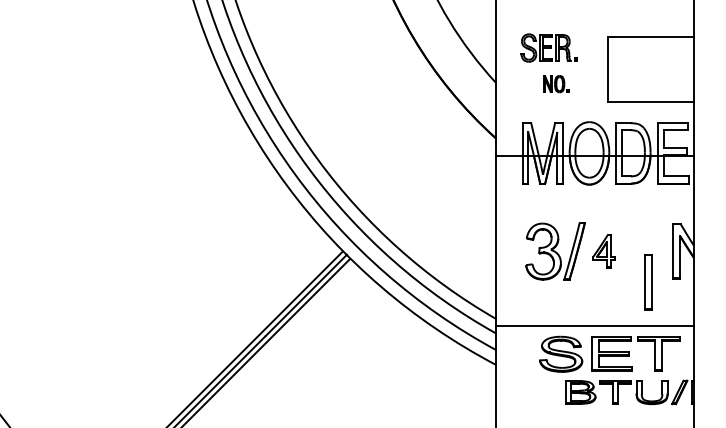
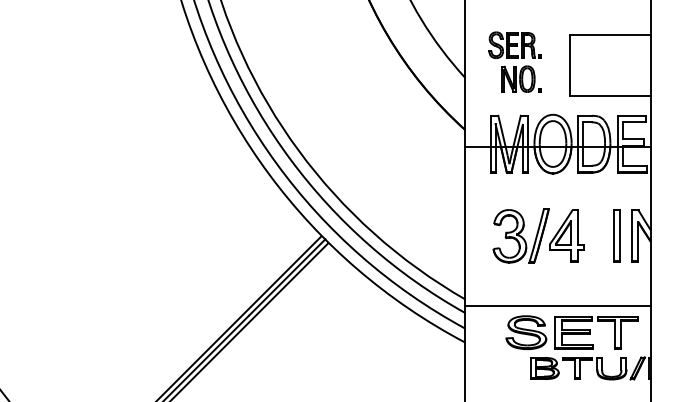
part: (555, 83) -> (521, 78), size x1.67
part: (604, 251) -> (567, 236), size x1.67
part: (648, 282) -> (616, 236), moved

